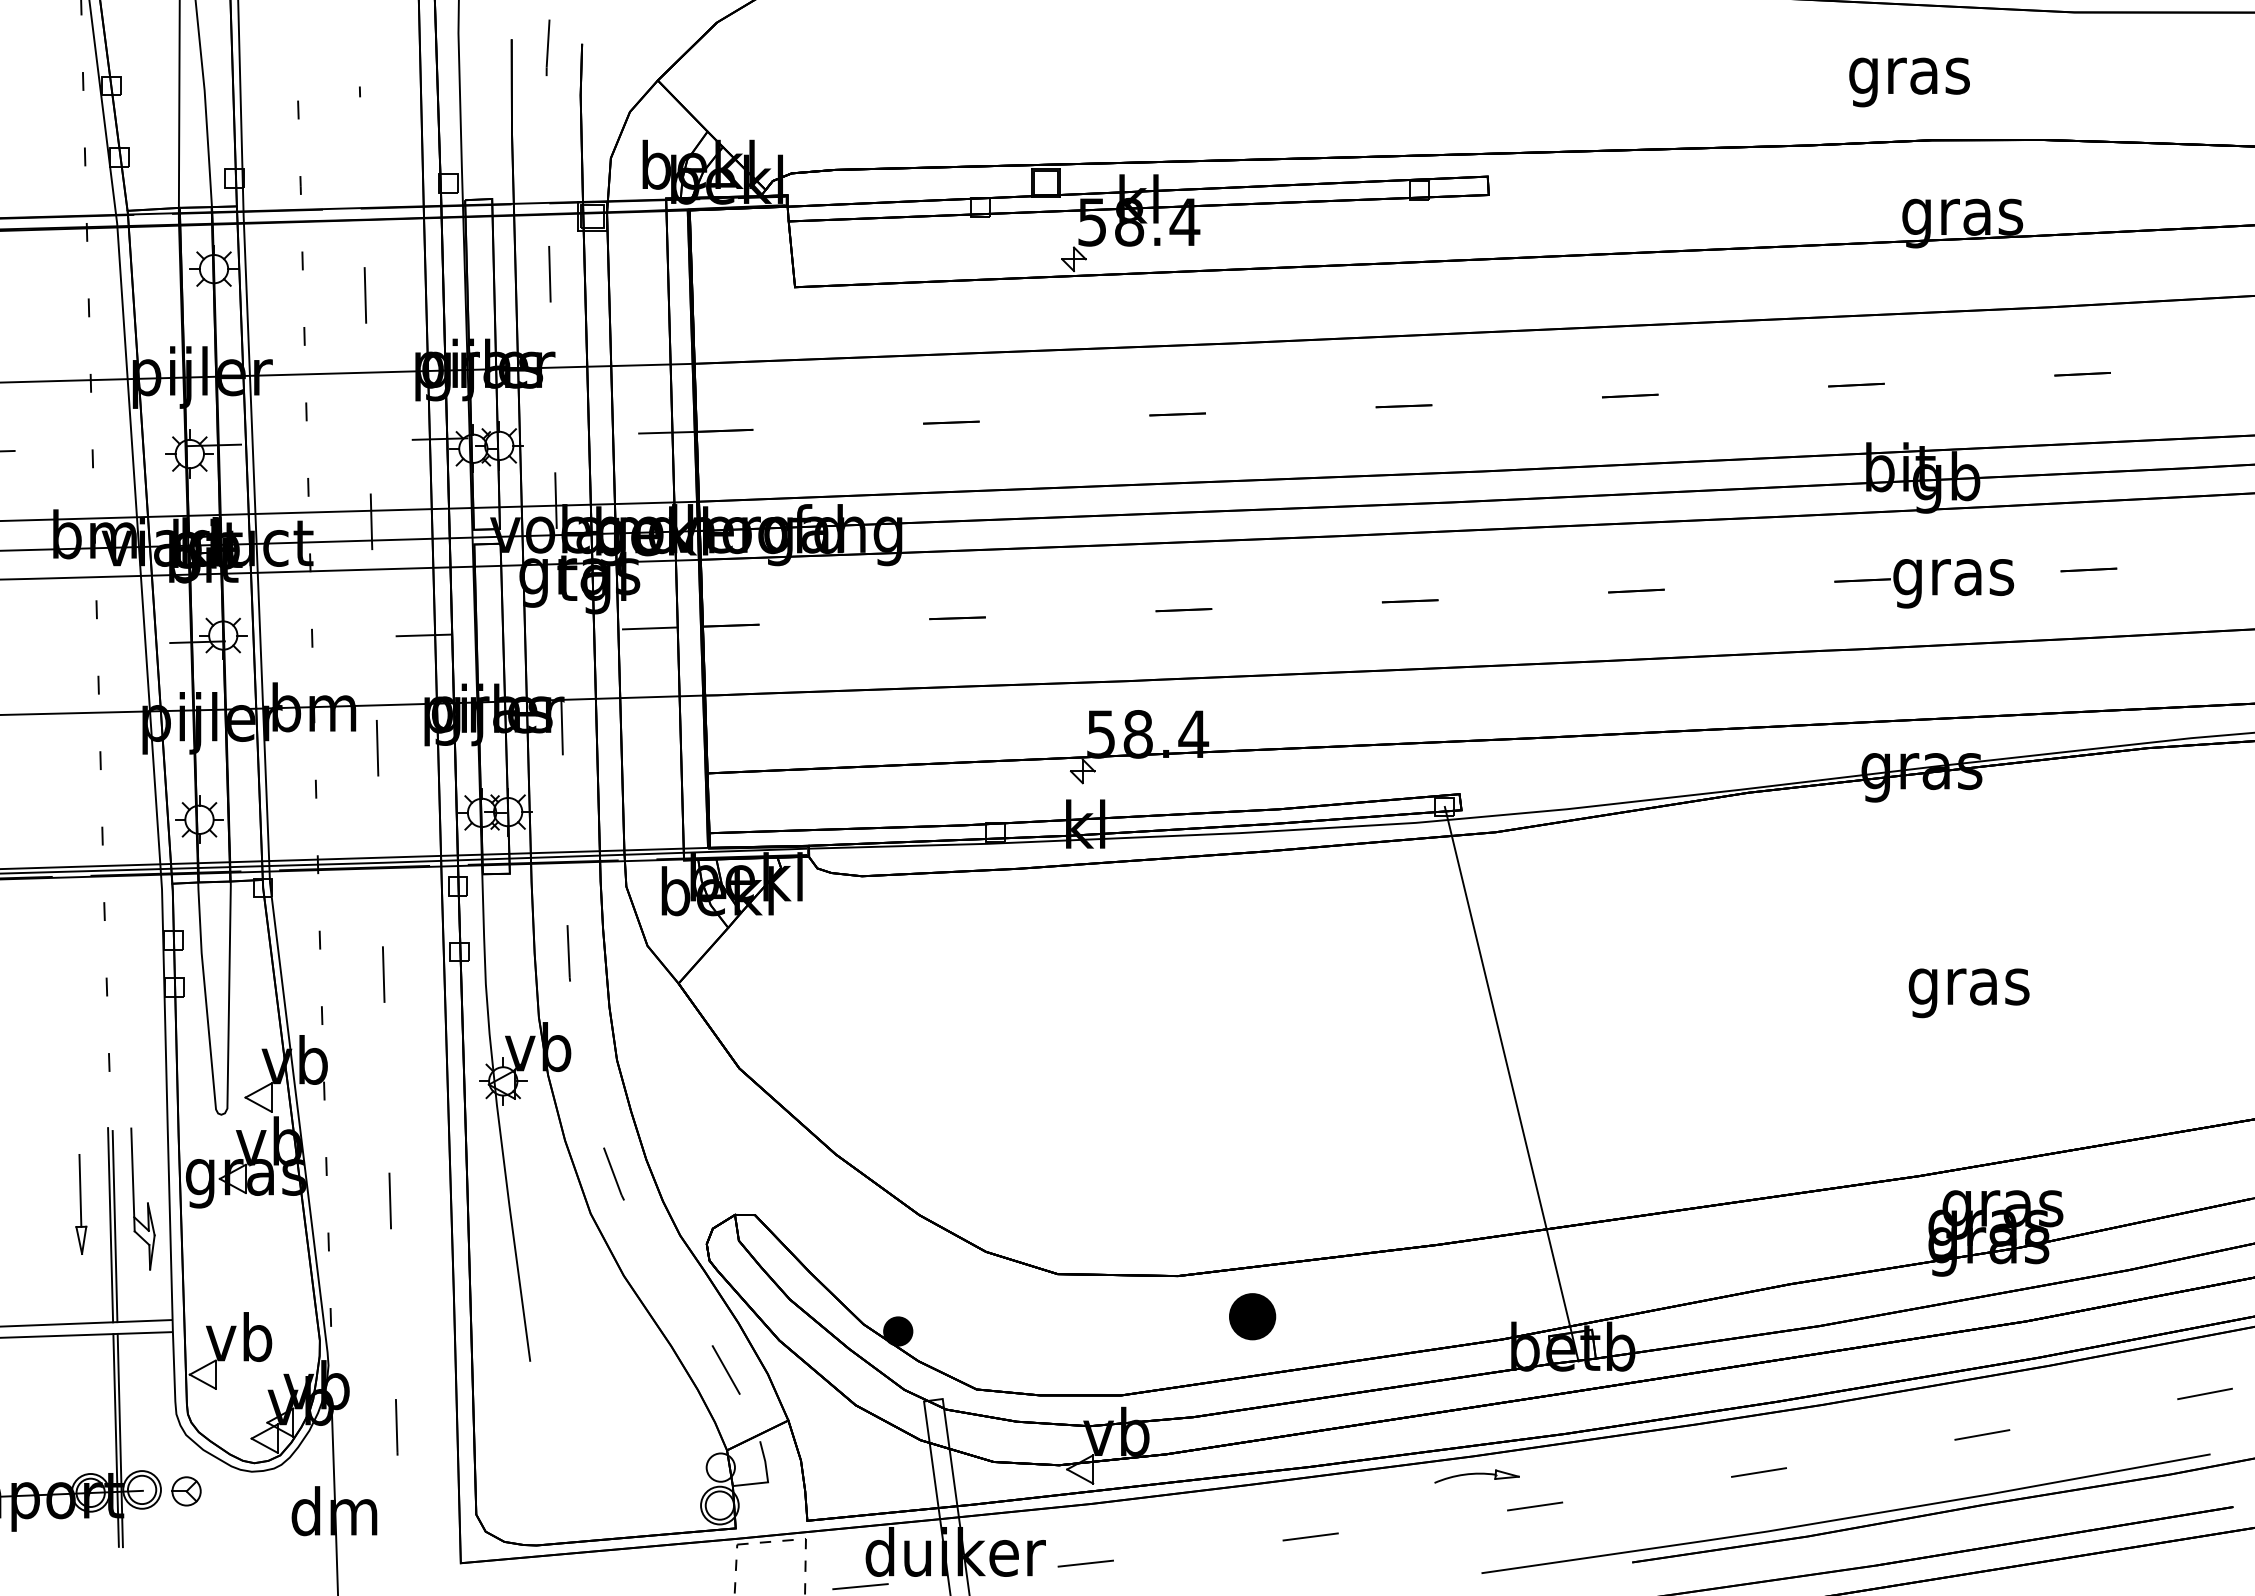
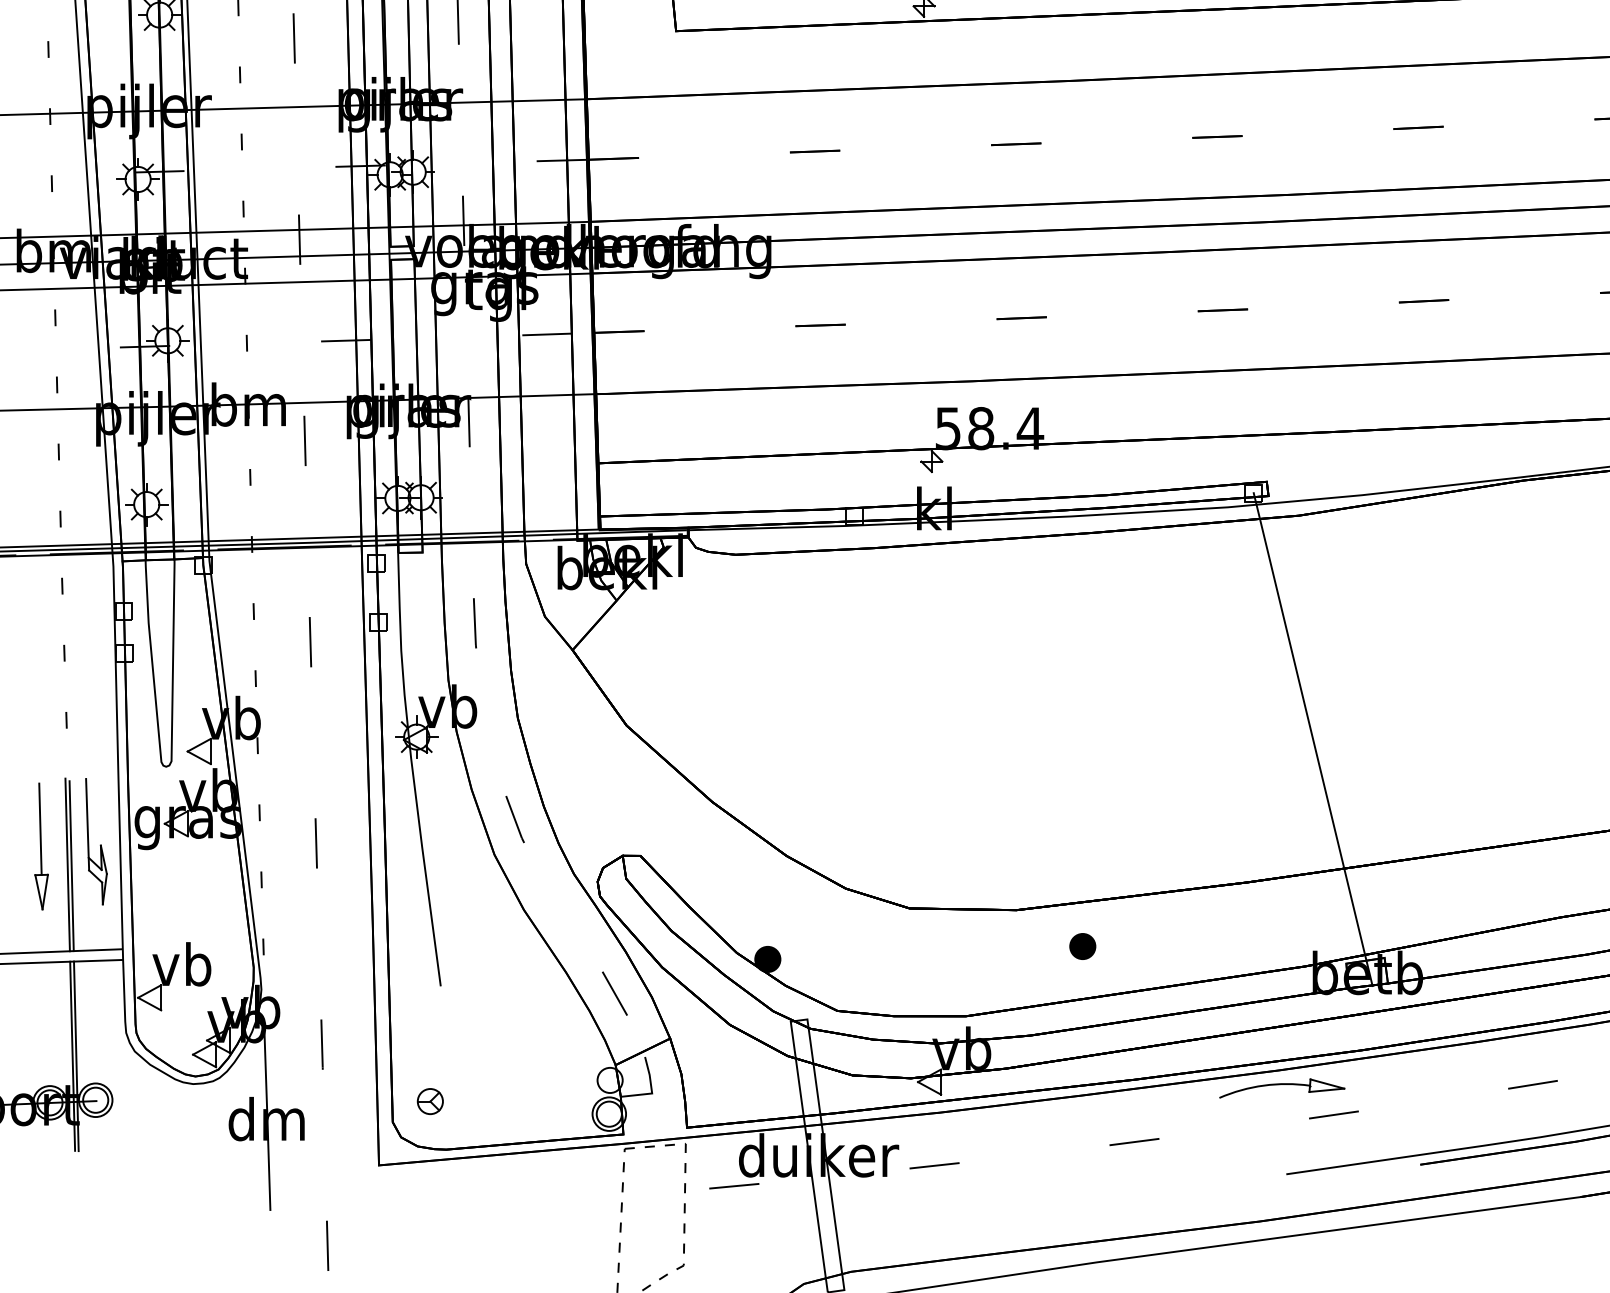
part: (81, 1204) -> (41, 846), size x1.43
part: (1252, 1317) -> (1082, 946), size x0.62
part: (1476, 1476) -> (1281, 1088), size x1.67
part: (186, 1491) -> (430, 1101), moved

